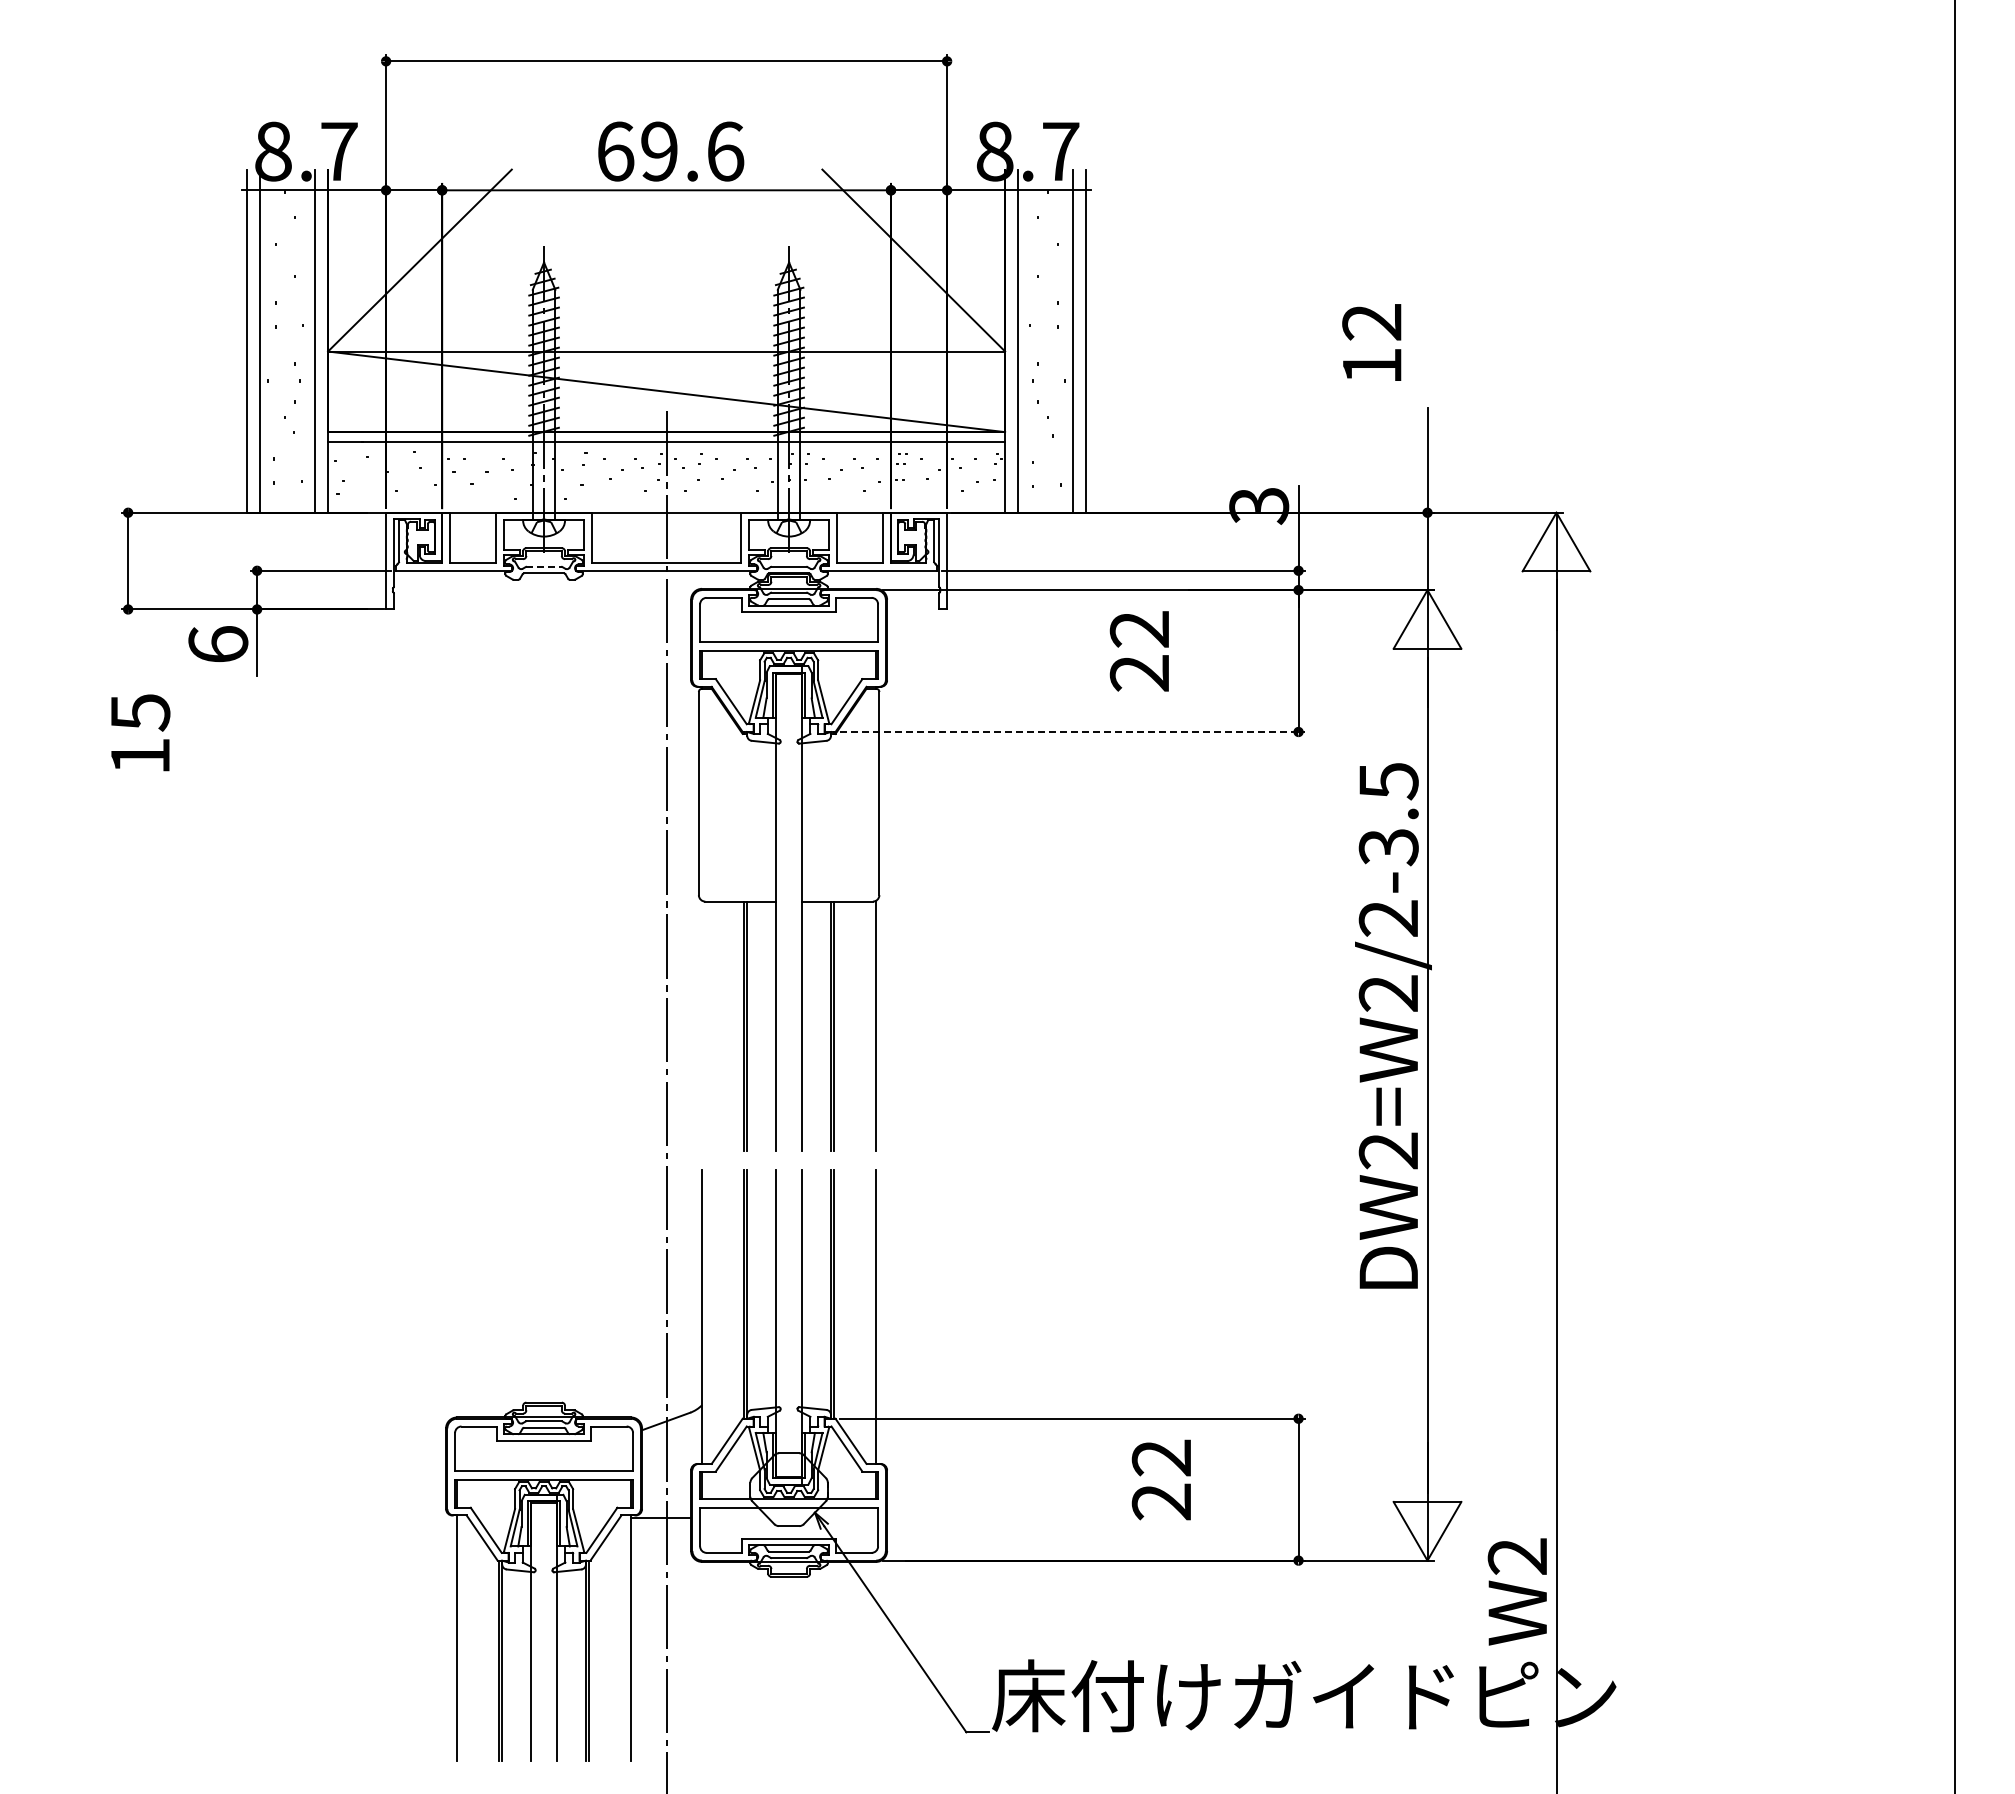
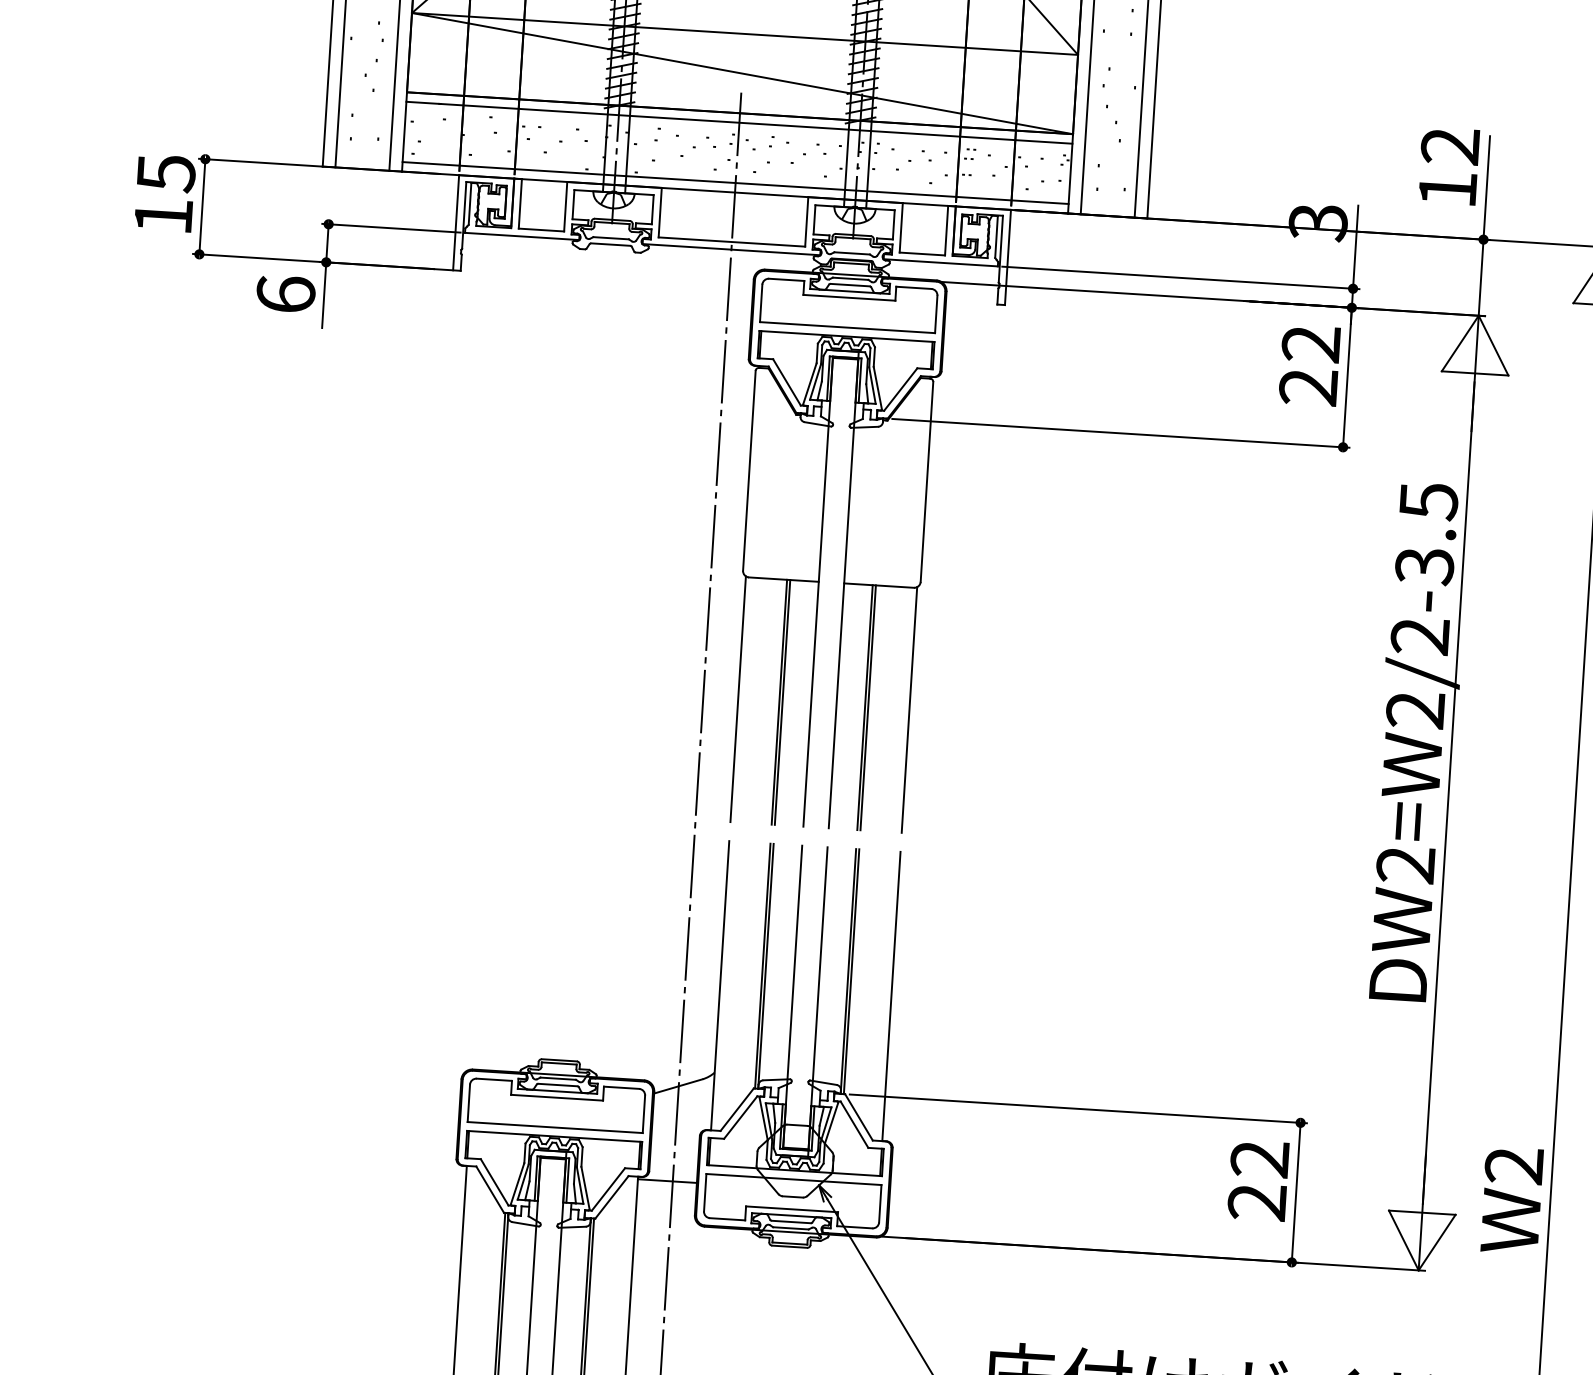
text: (1371, 342) -> (1448, 166), moved
line: (666, 503) -> (735, 183), added
line: (544, 566) -> (611, 237), dashed -> solid
text: (1138, 651) -> (1308, 365), moved
text: (140, 732) -> (165, 192), moved
line: (1073, 732) -> (1121, 433), dashed -> solid
line: (702, 1025) -> (738, 699), added
text: (1160, 1479) -> (1257, 1180), moved
text: (1516, 1591) -> (1510, 1200), moved

